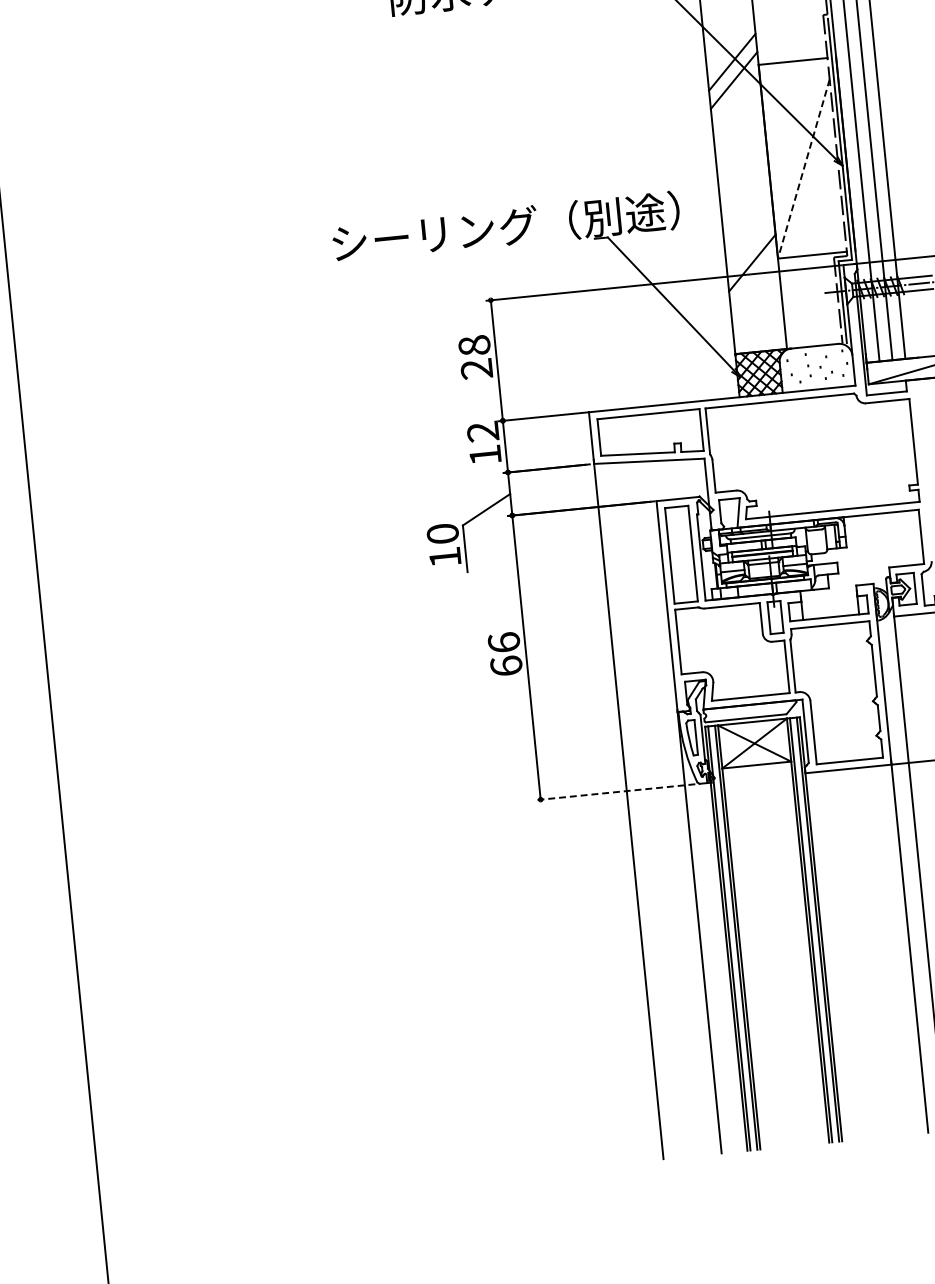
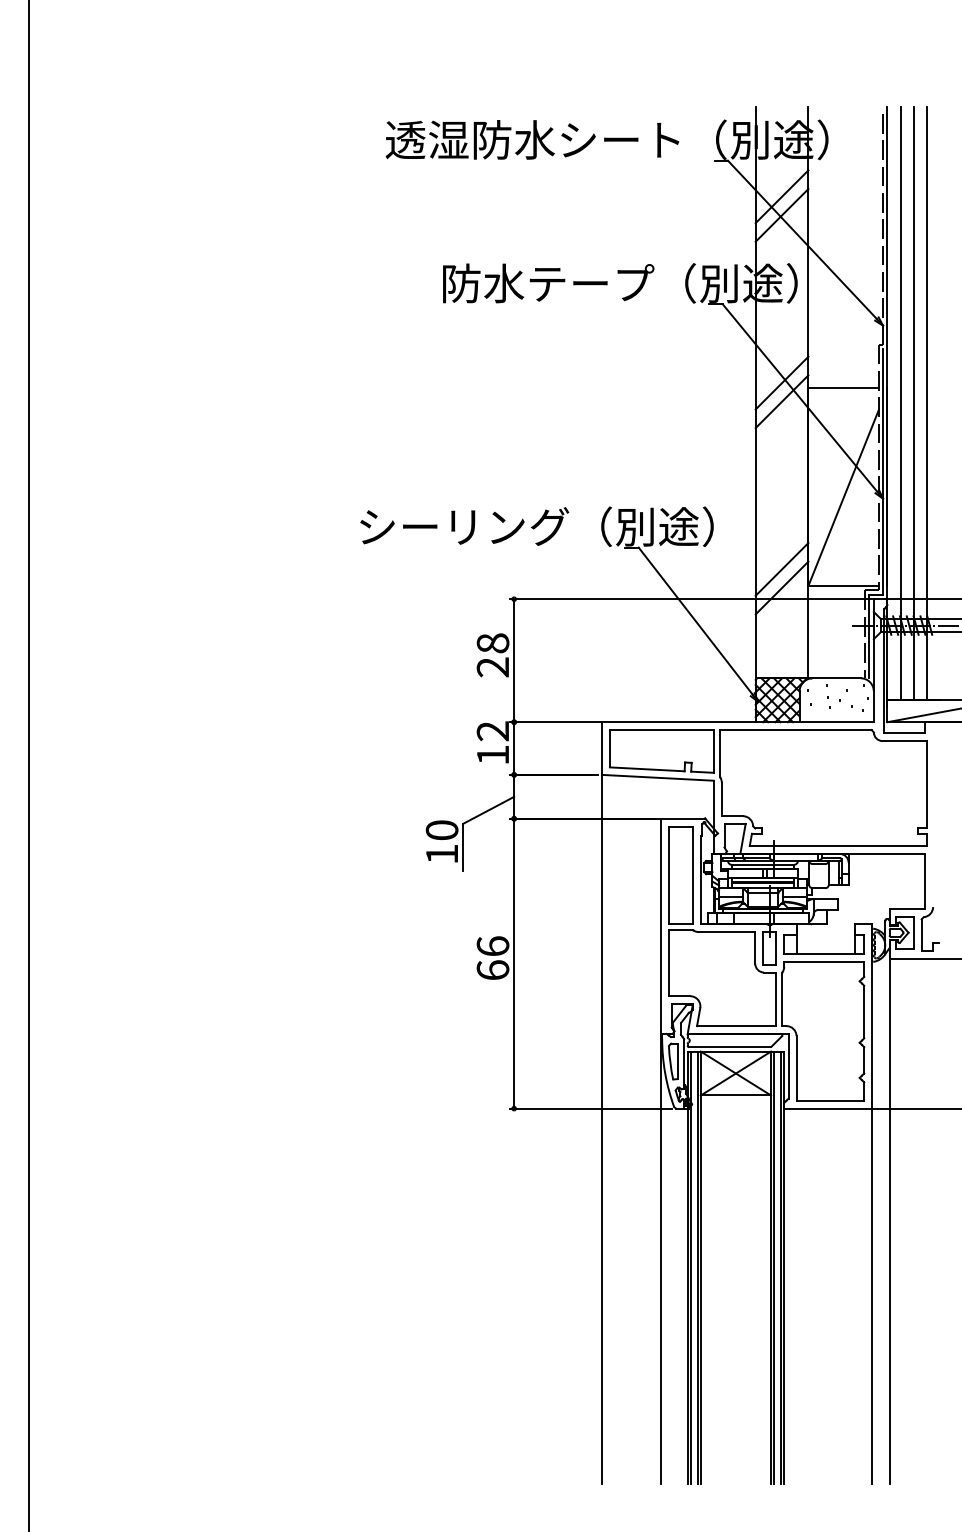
line: (803, 169) -> (843, 498), dashed -> solid
line: (750, 245) -> (781, 569), added
line: (615, 792) -> (590, 1108), dashed -> solid

